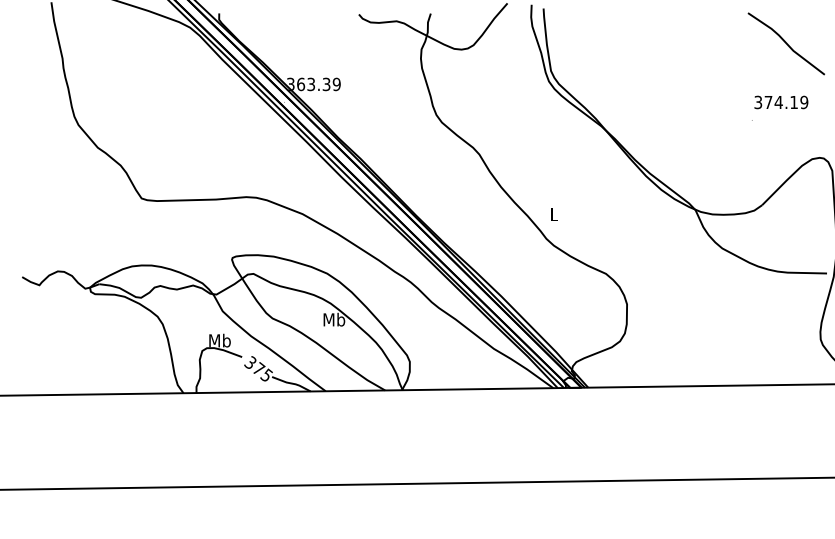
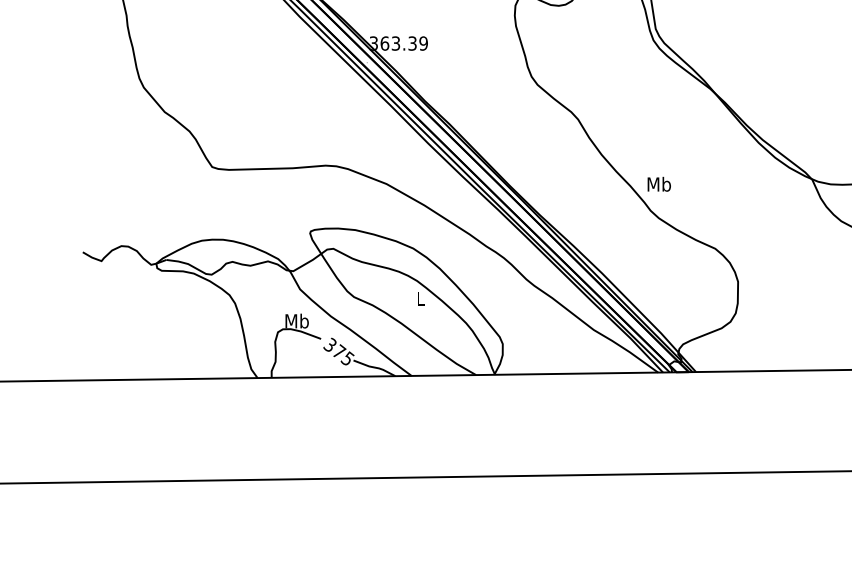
text: (554, 214) -> (659, 184), L -> Mb
text: (334, 319) -> (421, 298), Mb -> L

